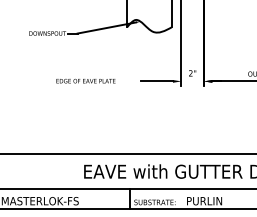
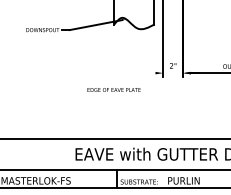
text: (85, 81) -> (113, 90), moved
line: (156, 81) -> (140, 73), removed

